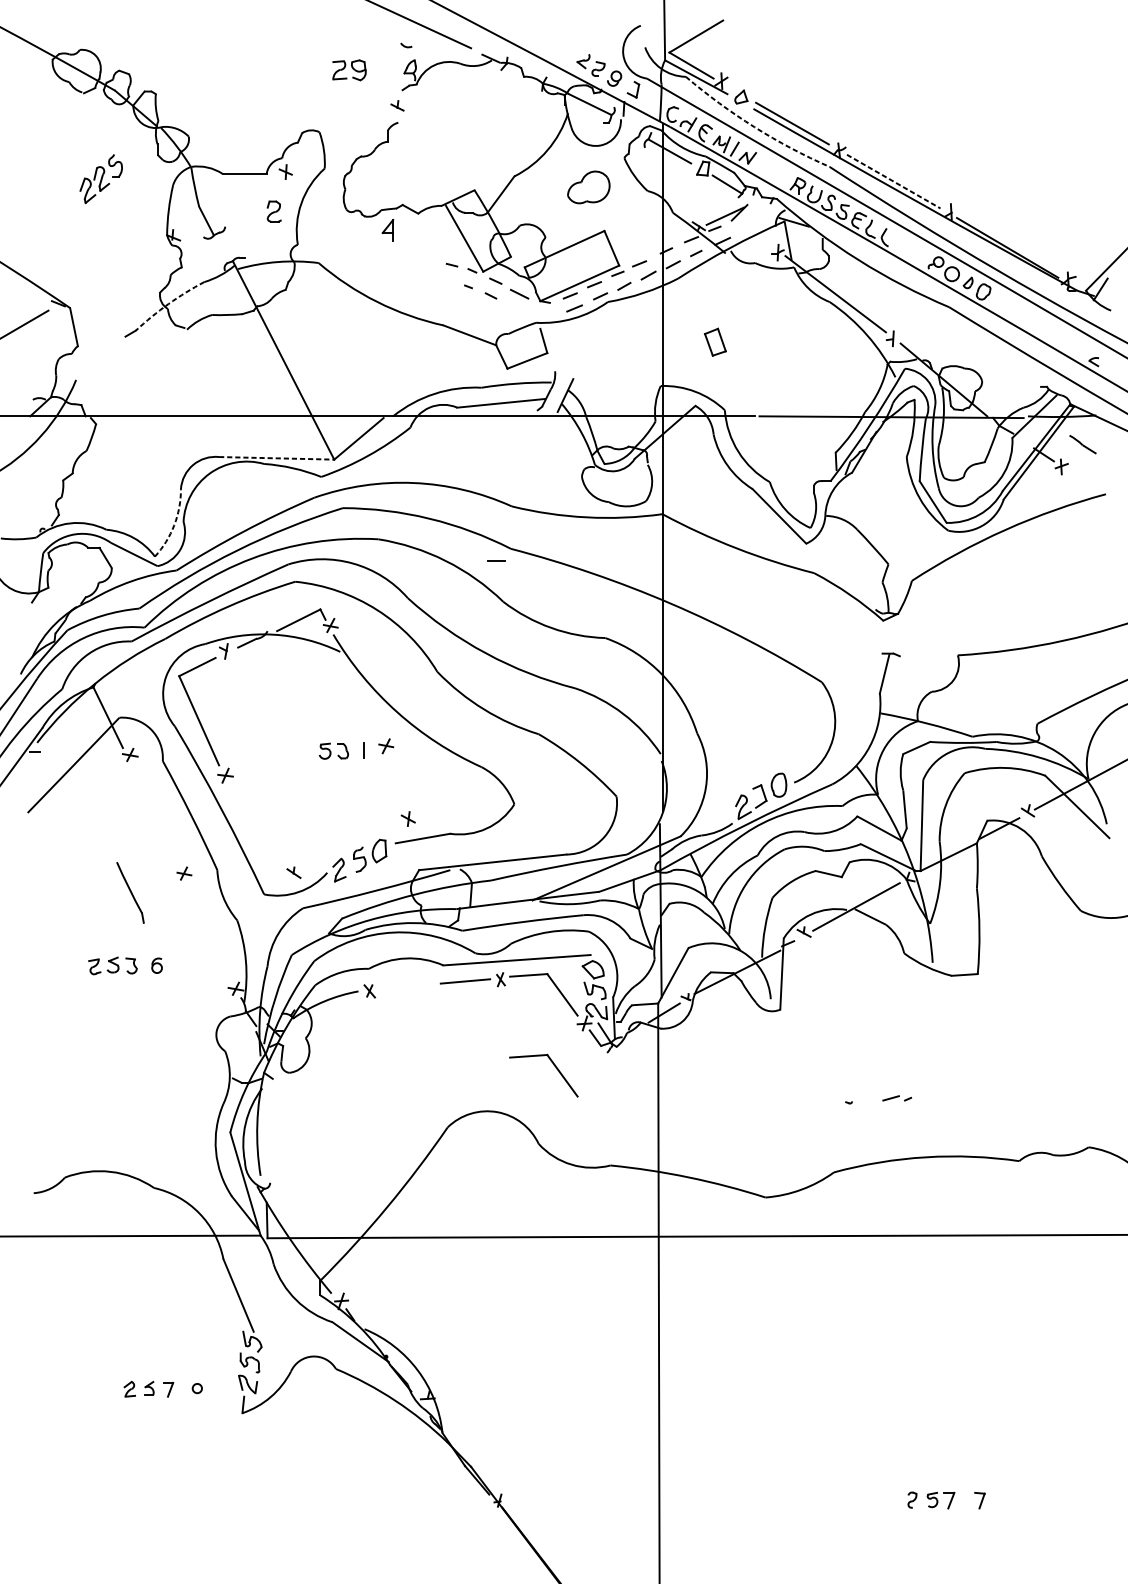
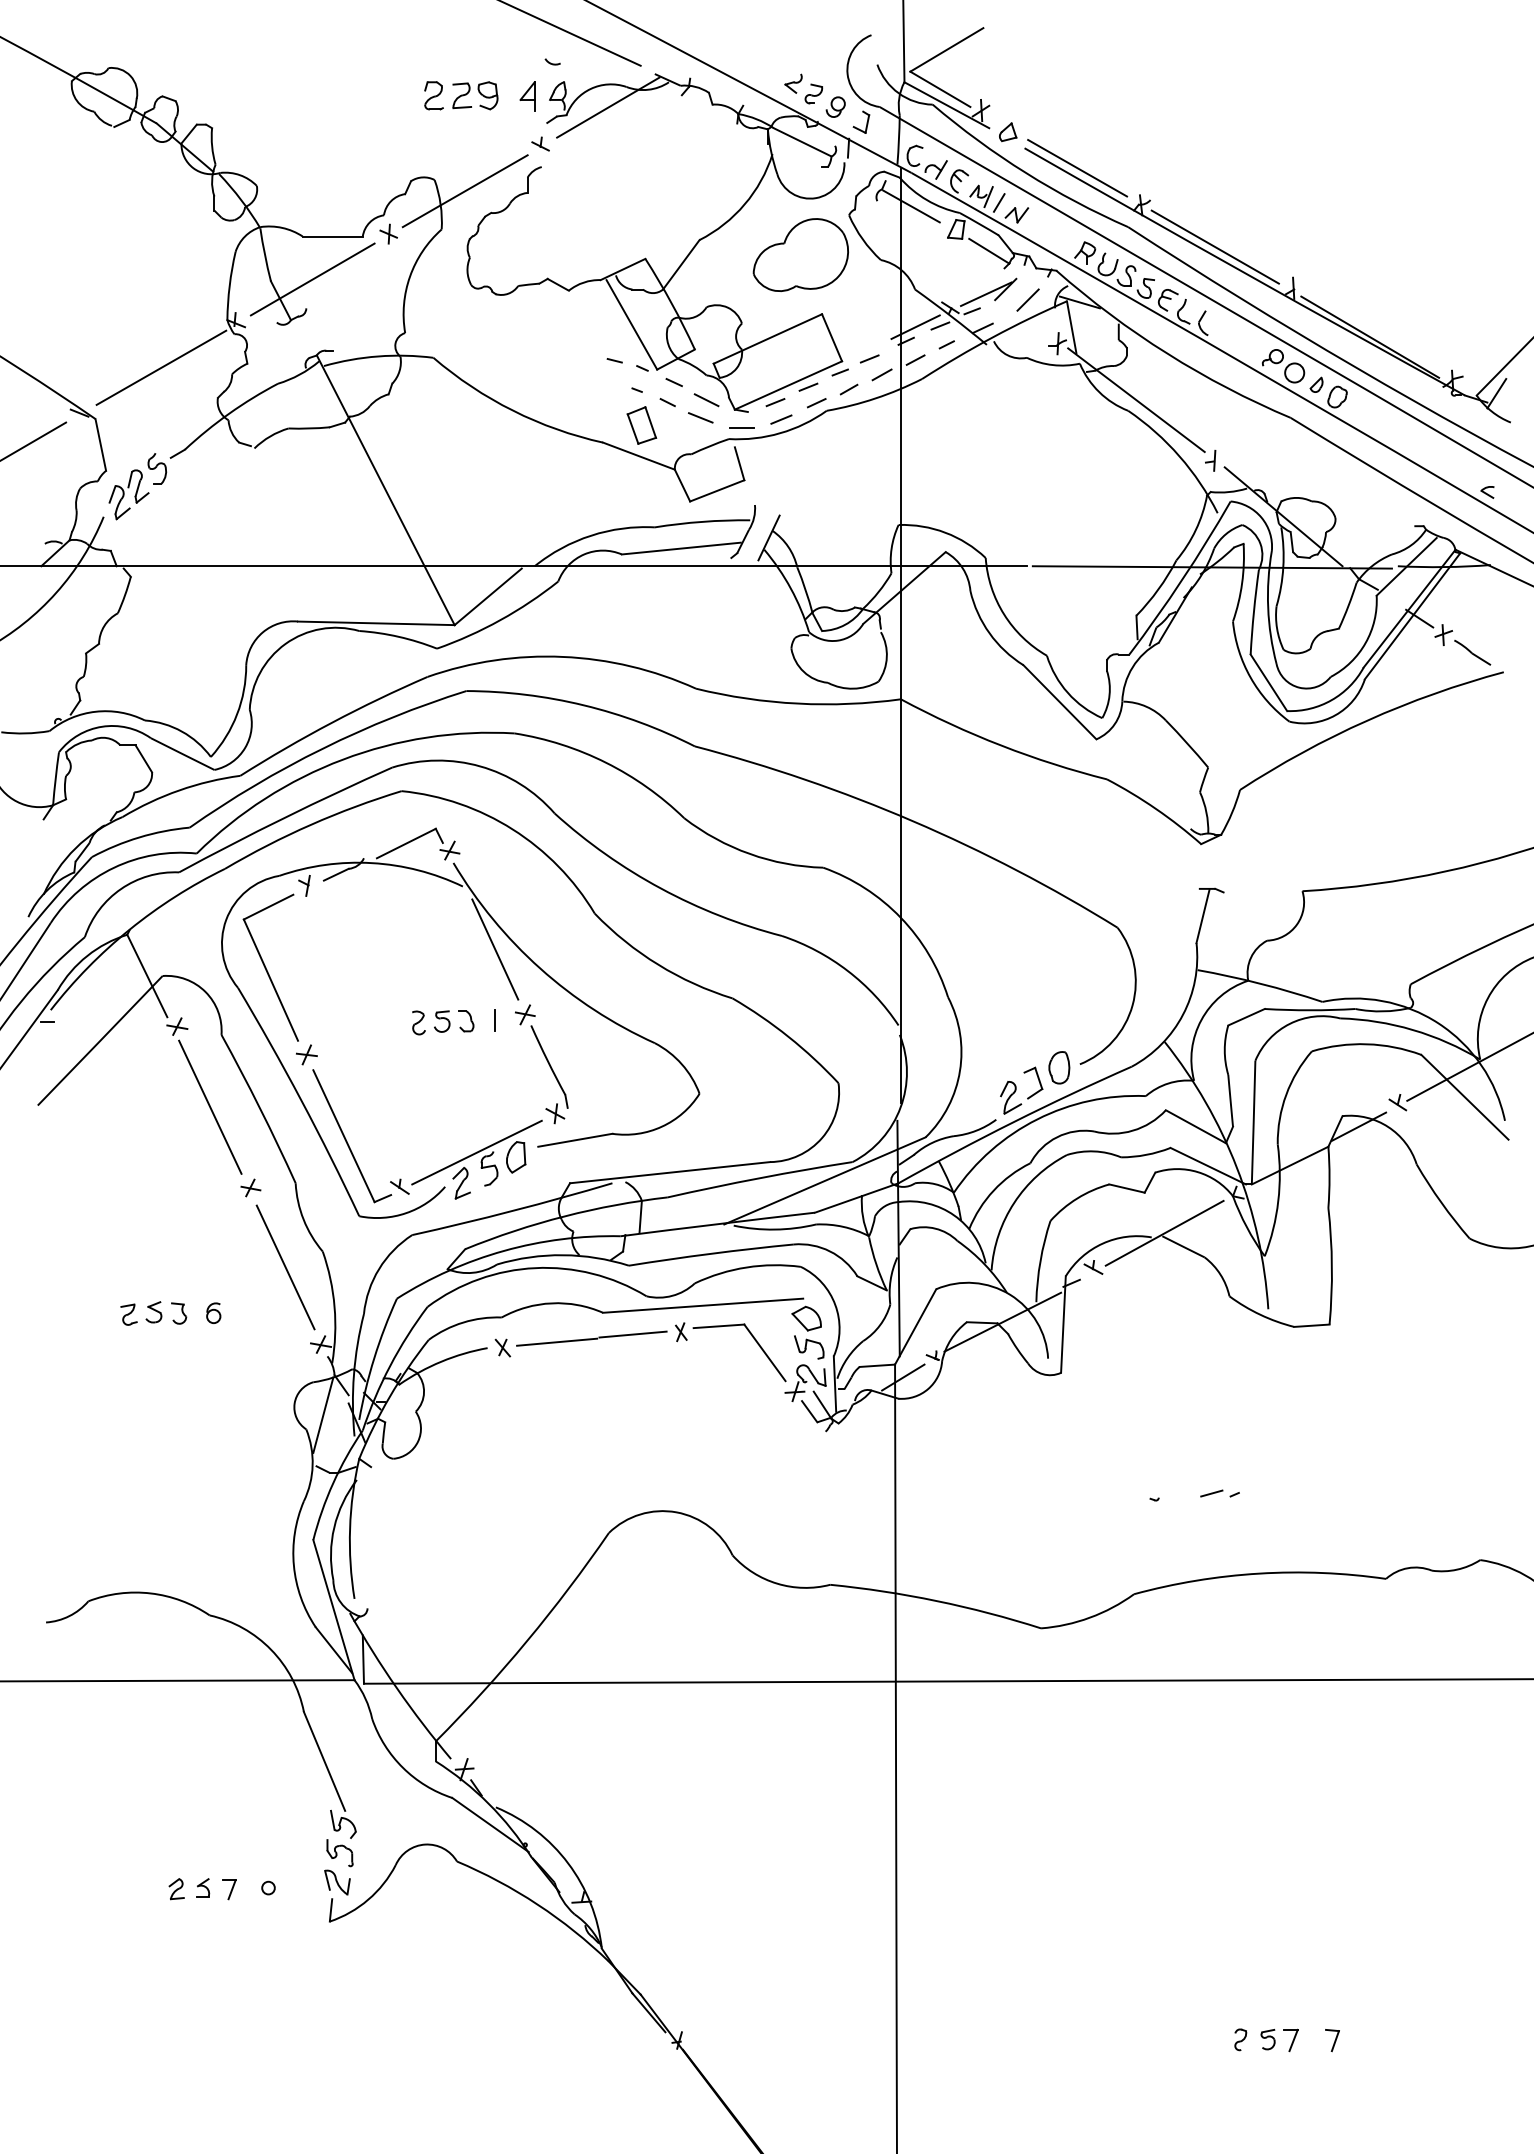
line: (447, 78) -> (608, 107), added
arc: (754, 127) -> (1025, 173), dashed -> solid
line: (341, 140) -> (464, 191), added
part: (101, 178) -> (137, 486), moved
line: (893, 181) -> (1215, 247), dashed -> solid
part: (588, 187) -> (800, 254), size x1.67
line: (229, 205) -> (312, 279), added
part: (273, 211) -> (433, 95), moved
line: (755, 220) -> (1027, 299), added
part: (387, 230) -> (527, 96), moved
line: (673, 240) -> (915, 326), added
line: (118, 270) -> (161, 367), added
arc: (168, 303) -> (229, 413), dashed -> solid
line: (515, 306) -> (700, 417), added
part: (715, 342) -> (641, 425), moved
part: (1082, 444) -> (1472, 652), moved
line: (276, 458) -> (376, 623), dashed -> solid
arc: (174, 525) -> (237, 714), dashed -> solid
line: (495, 559) -> (741, 427), moved
line: (364, 698) -> (495, 949), added
part: (307, 751) -> (418, 1022), added
line: (154, 813) -> (210, 1106), added
part: (254, 837) -> (346, 1138), added
line: (350, 847) -> (476, 1152), added
part: (130, 892) -> (549, 1066), moved
line: (209, 932) -> (285, 1267), added
line: (409, 986) -> (557, 1341), added
line: (237, 1040) -> (323, 1414), added
part: (554, 1066) -> (754, 1450), removed

